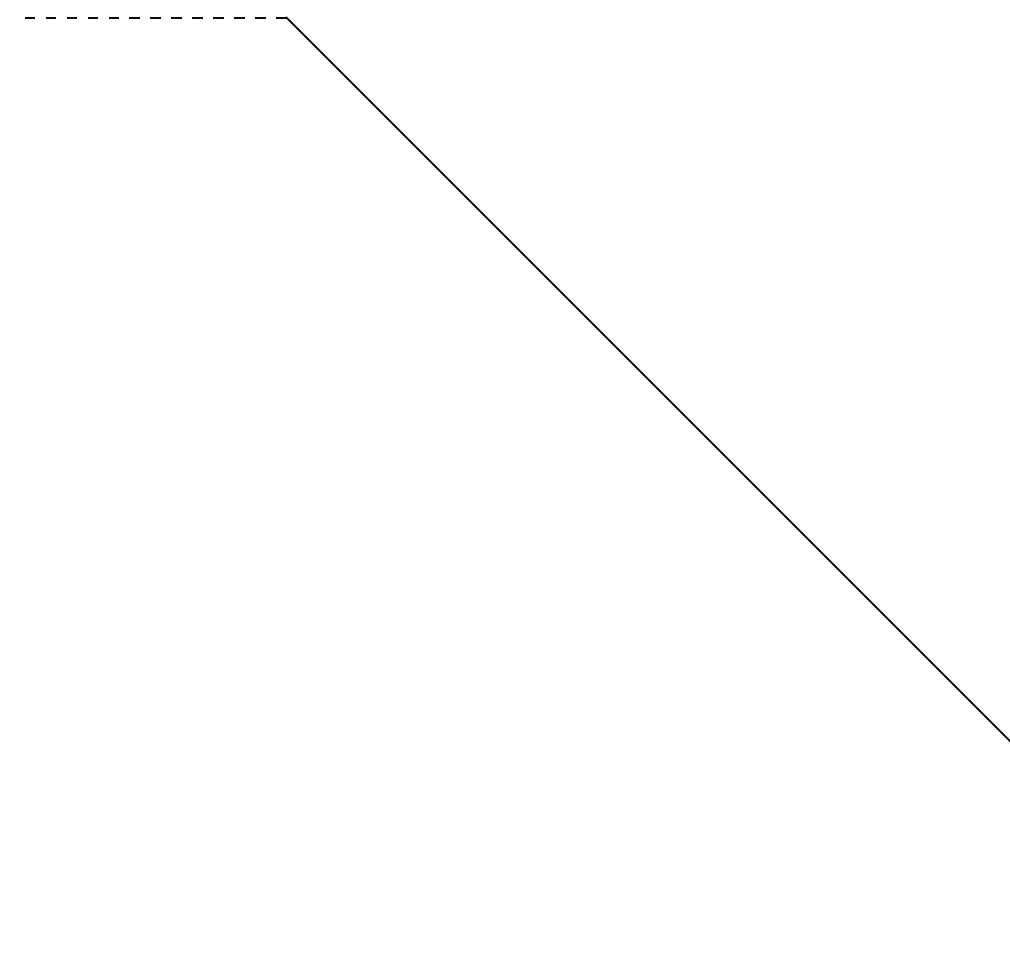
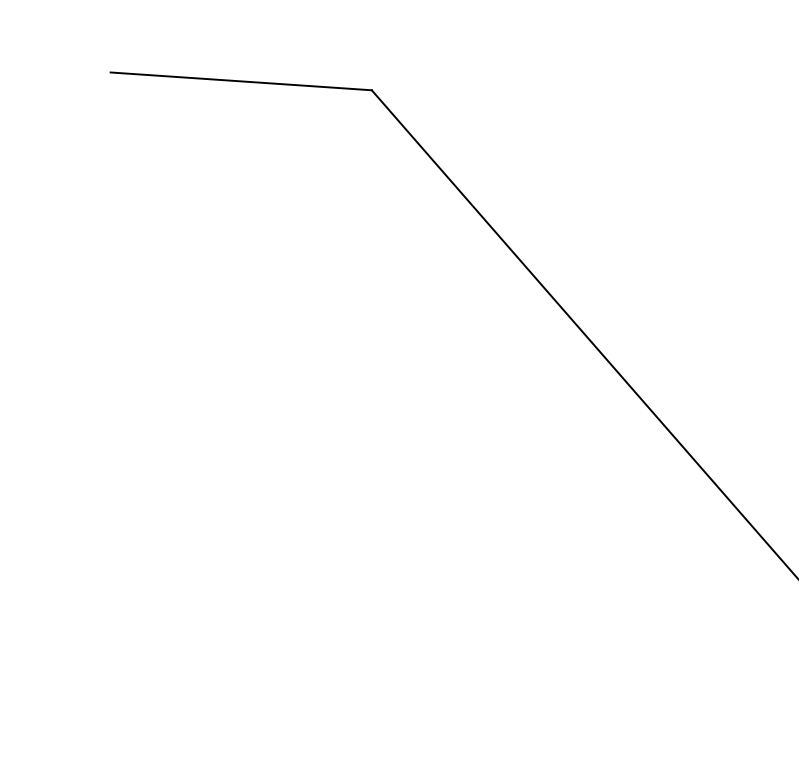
line: (155, 17) -> (241, 81), dashed -> solid

